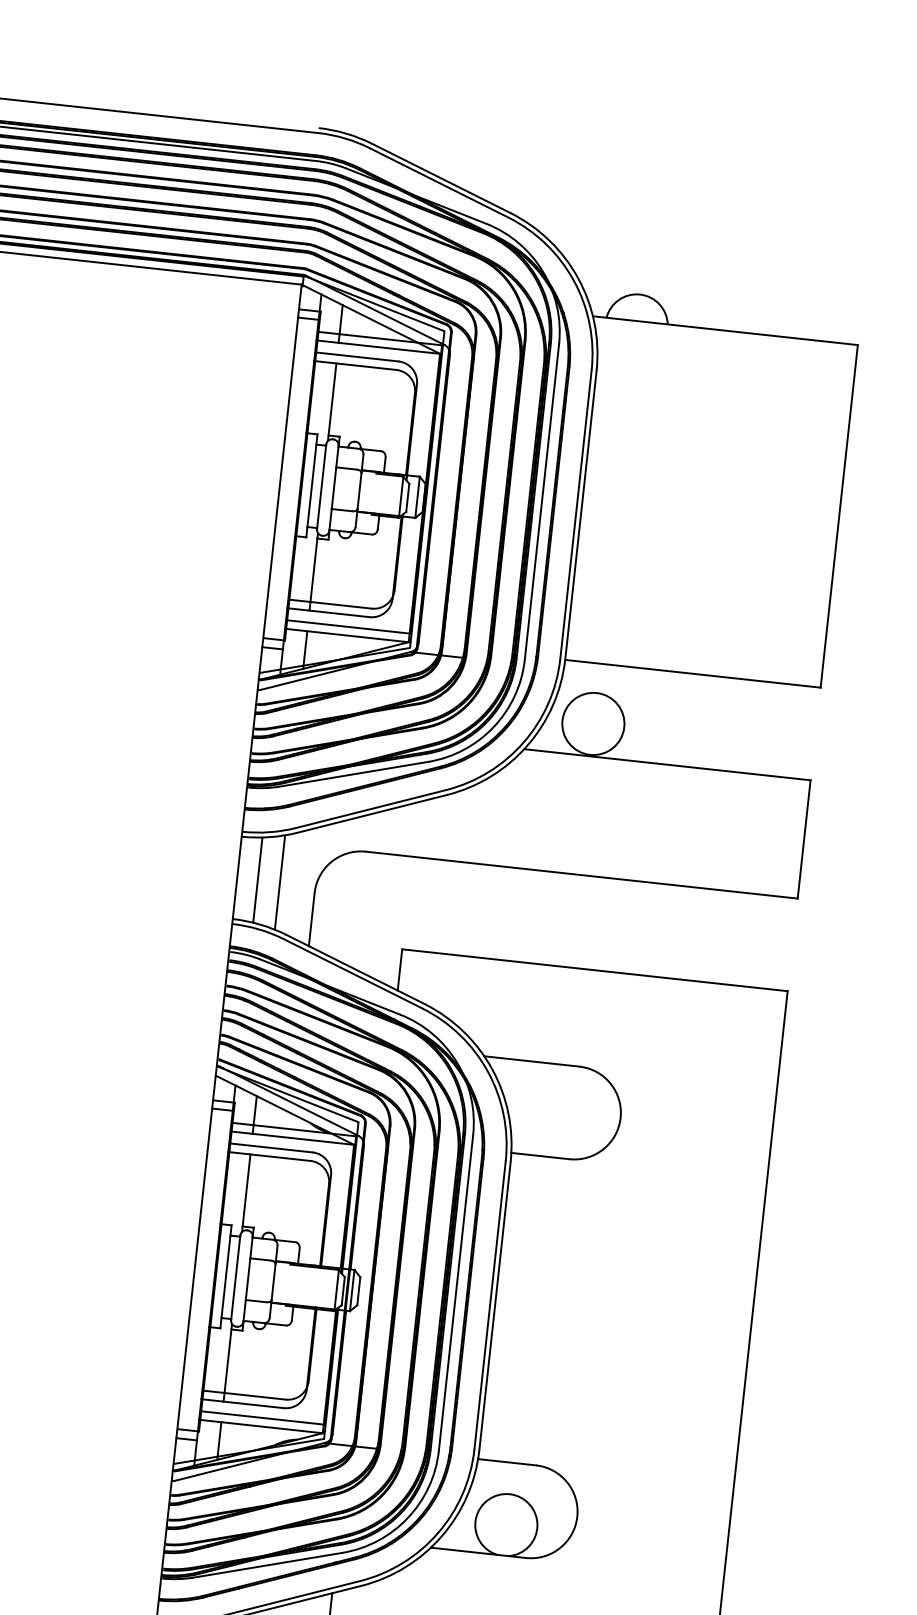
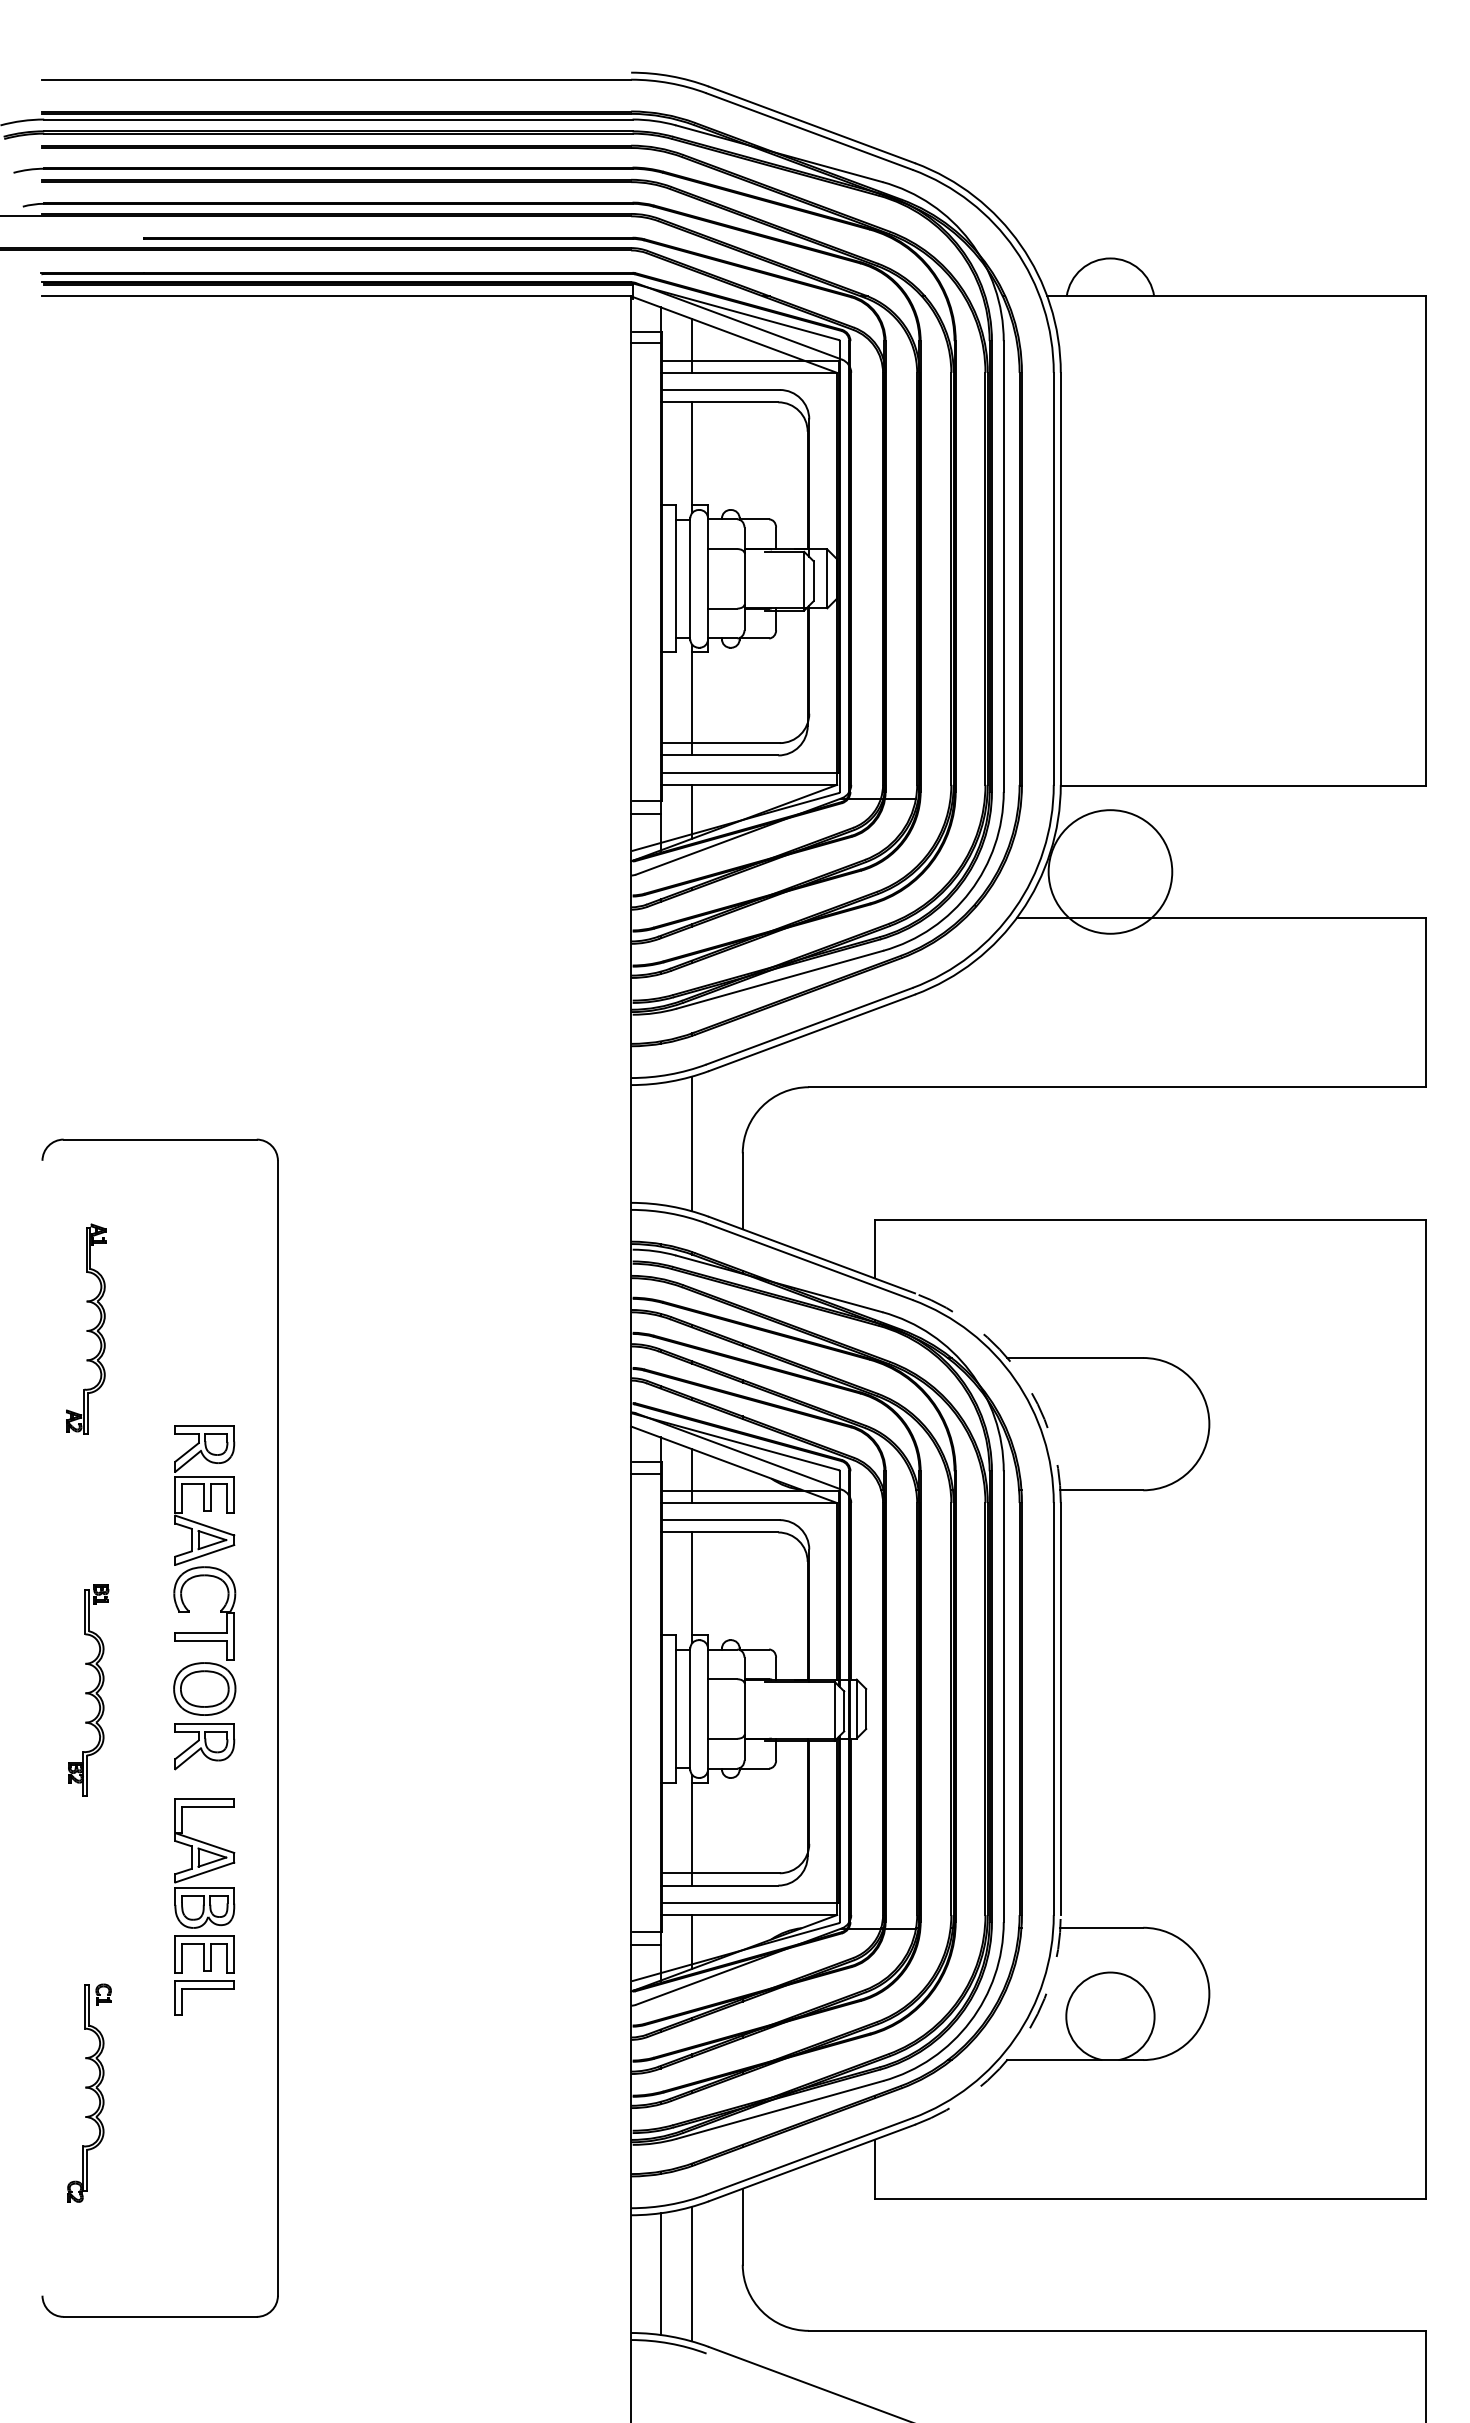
circle: (593, 723) -> (1110, 871), size x1.4
line: (257, 879) -> (660, 1143), removed
arc: (492, 1069) -> (1020, 1375), solid -> dashed
arc: (441, 1536) -> (1020, 2042), solid -> dashed

